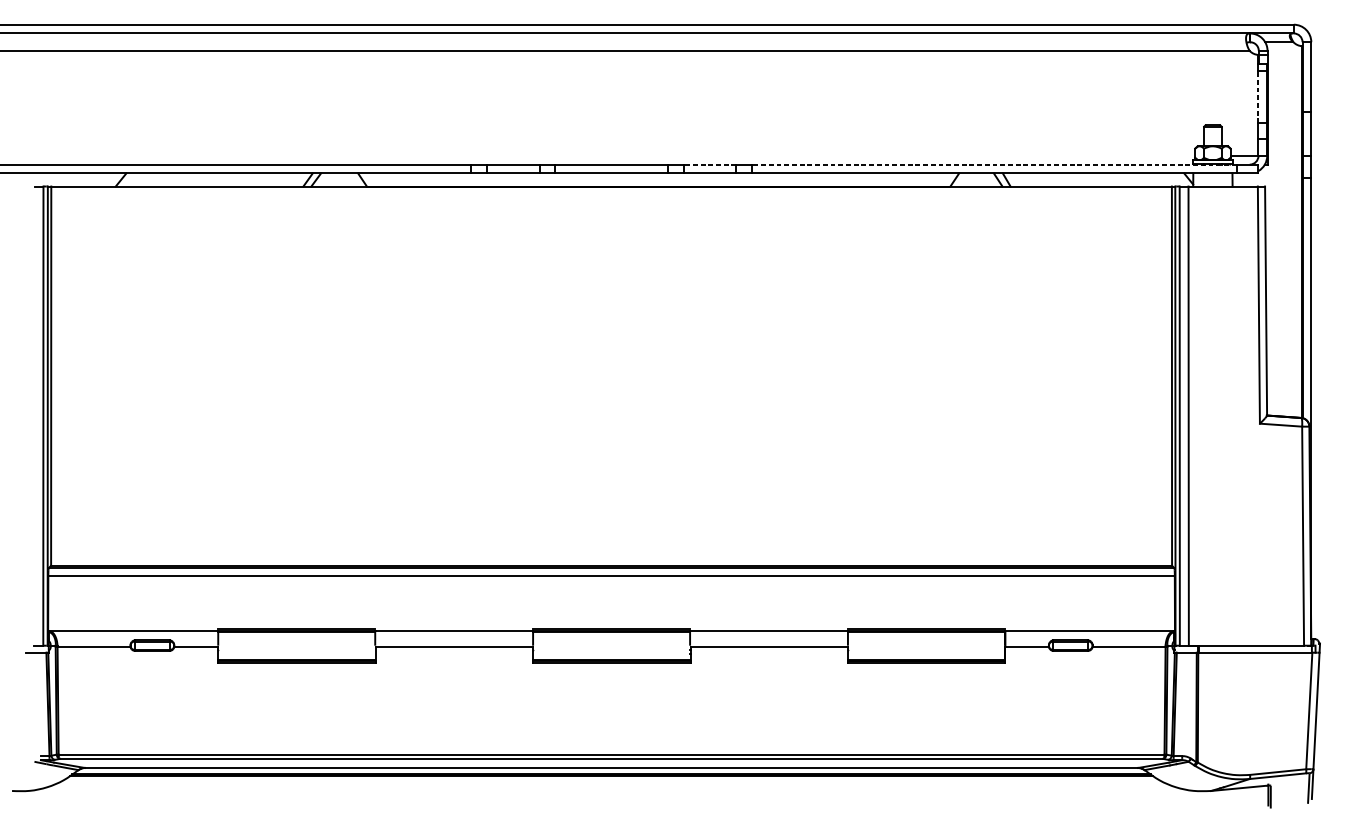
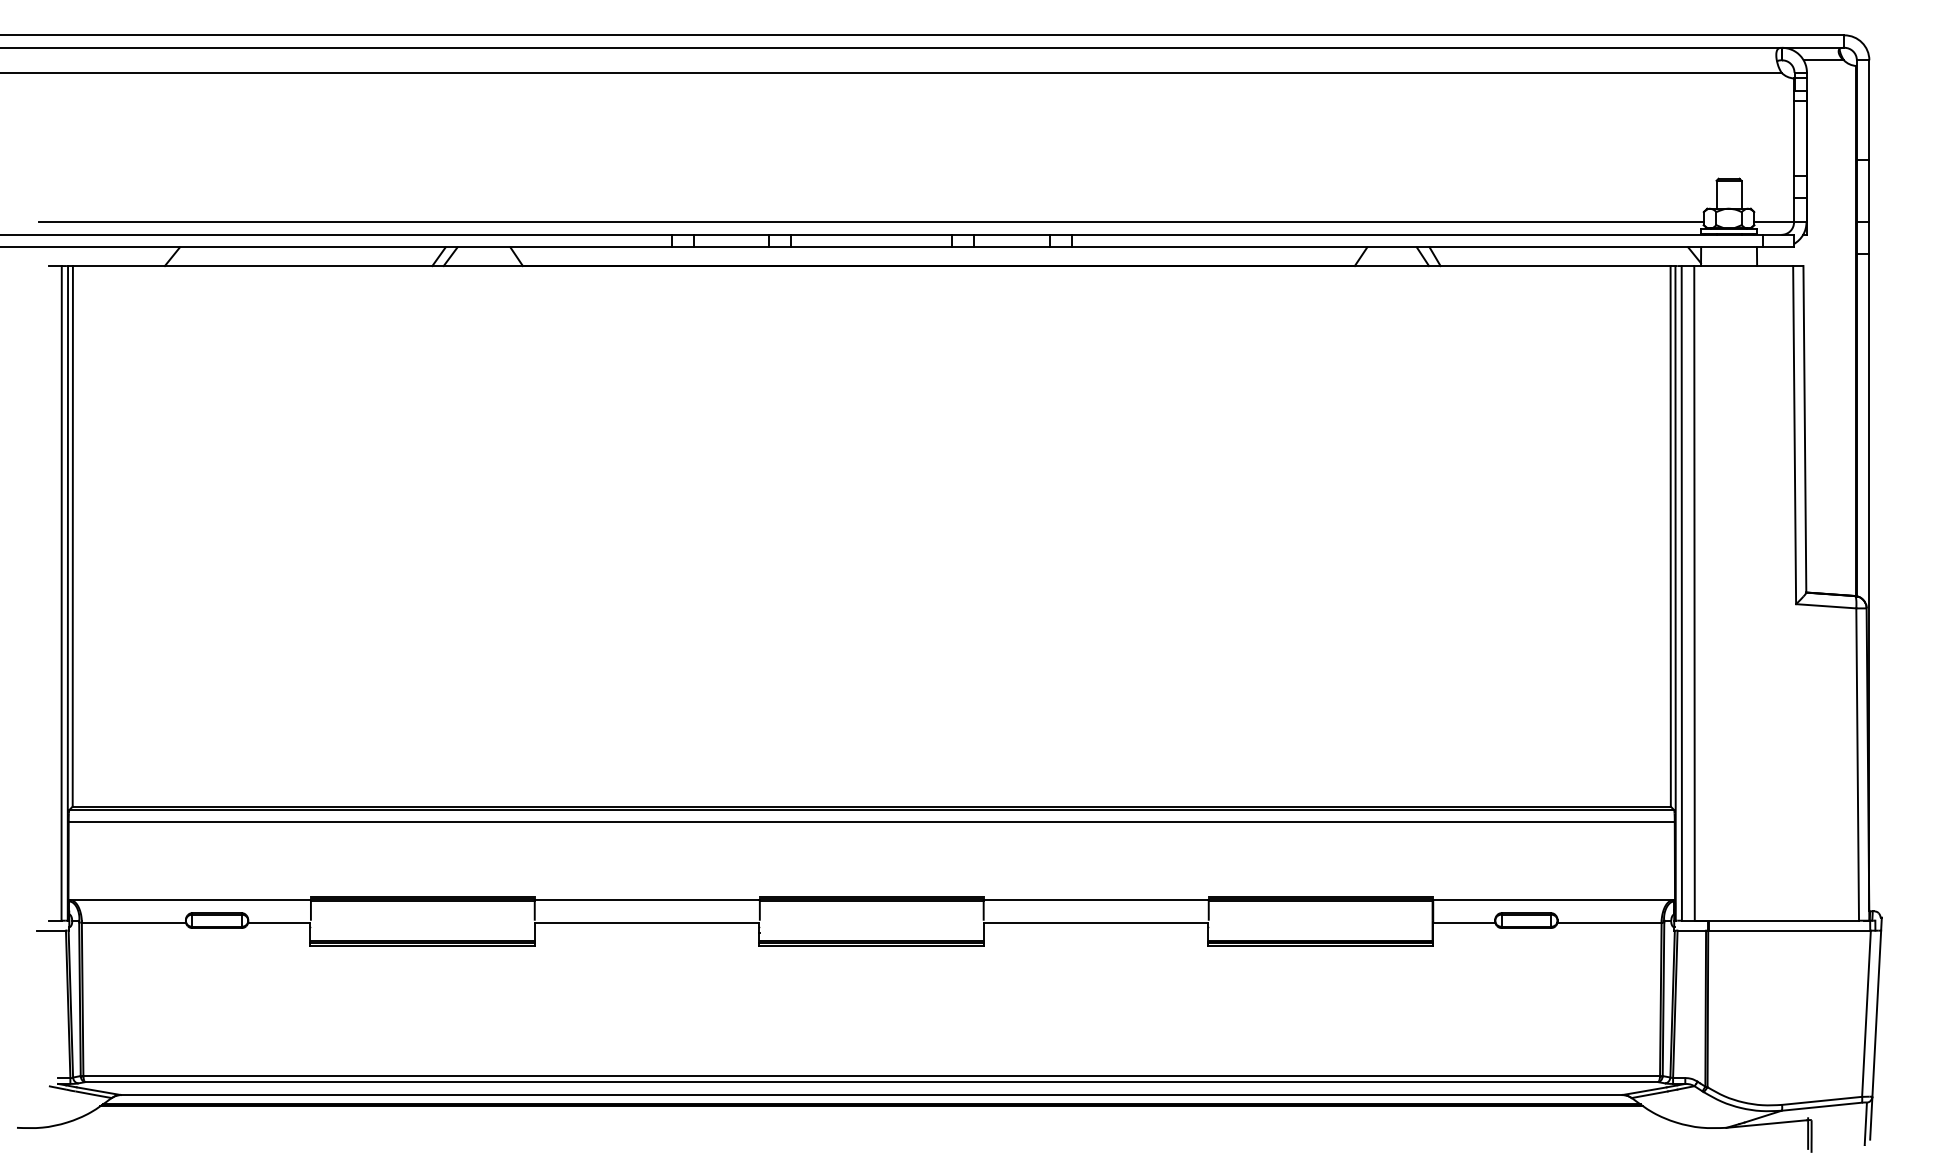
line: (1258, 97) -> (1794, 138), dashed -> solid
line: (611, 155) -> (871, 222), added
line: (710, 164) -> (1012, 234), dashed -> solid
line: (994, 164) -> (1417, 234), dashed -> solid

